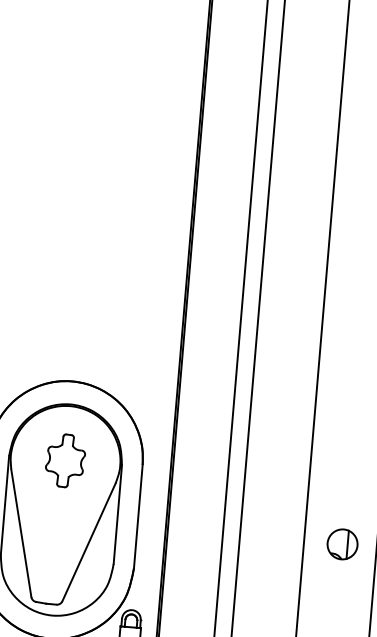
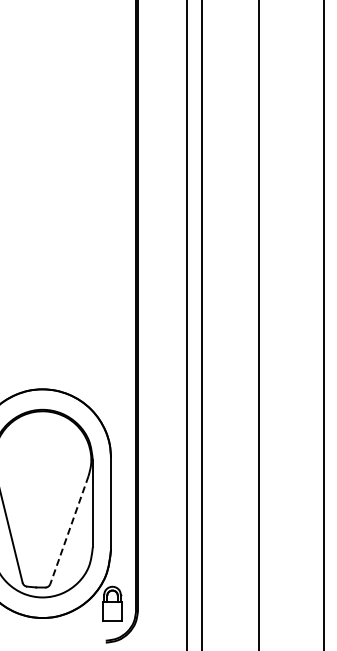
part: (65, 460) -> (42, 459), removed
line: (89, 542) -> (69, 530), solid -> dashed
part: (342, 544) -> (293, 513), removed

